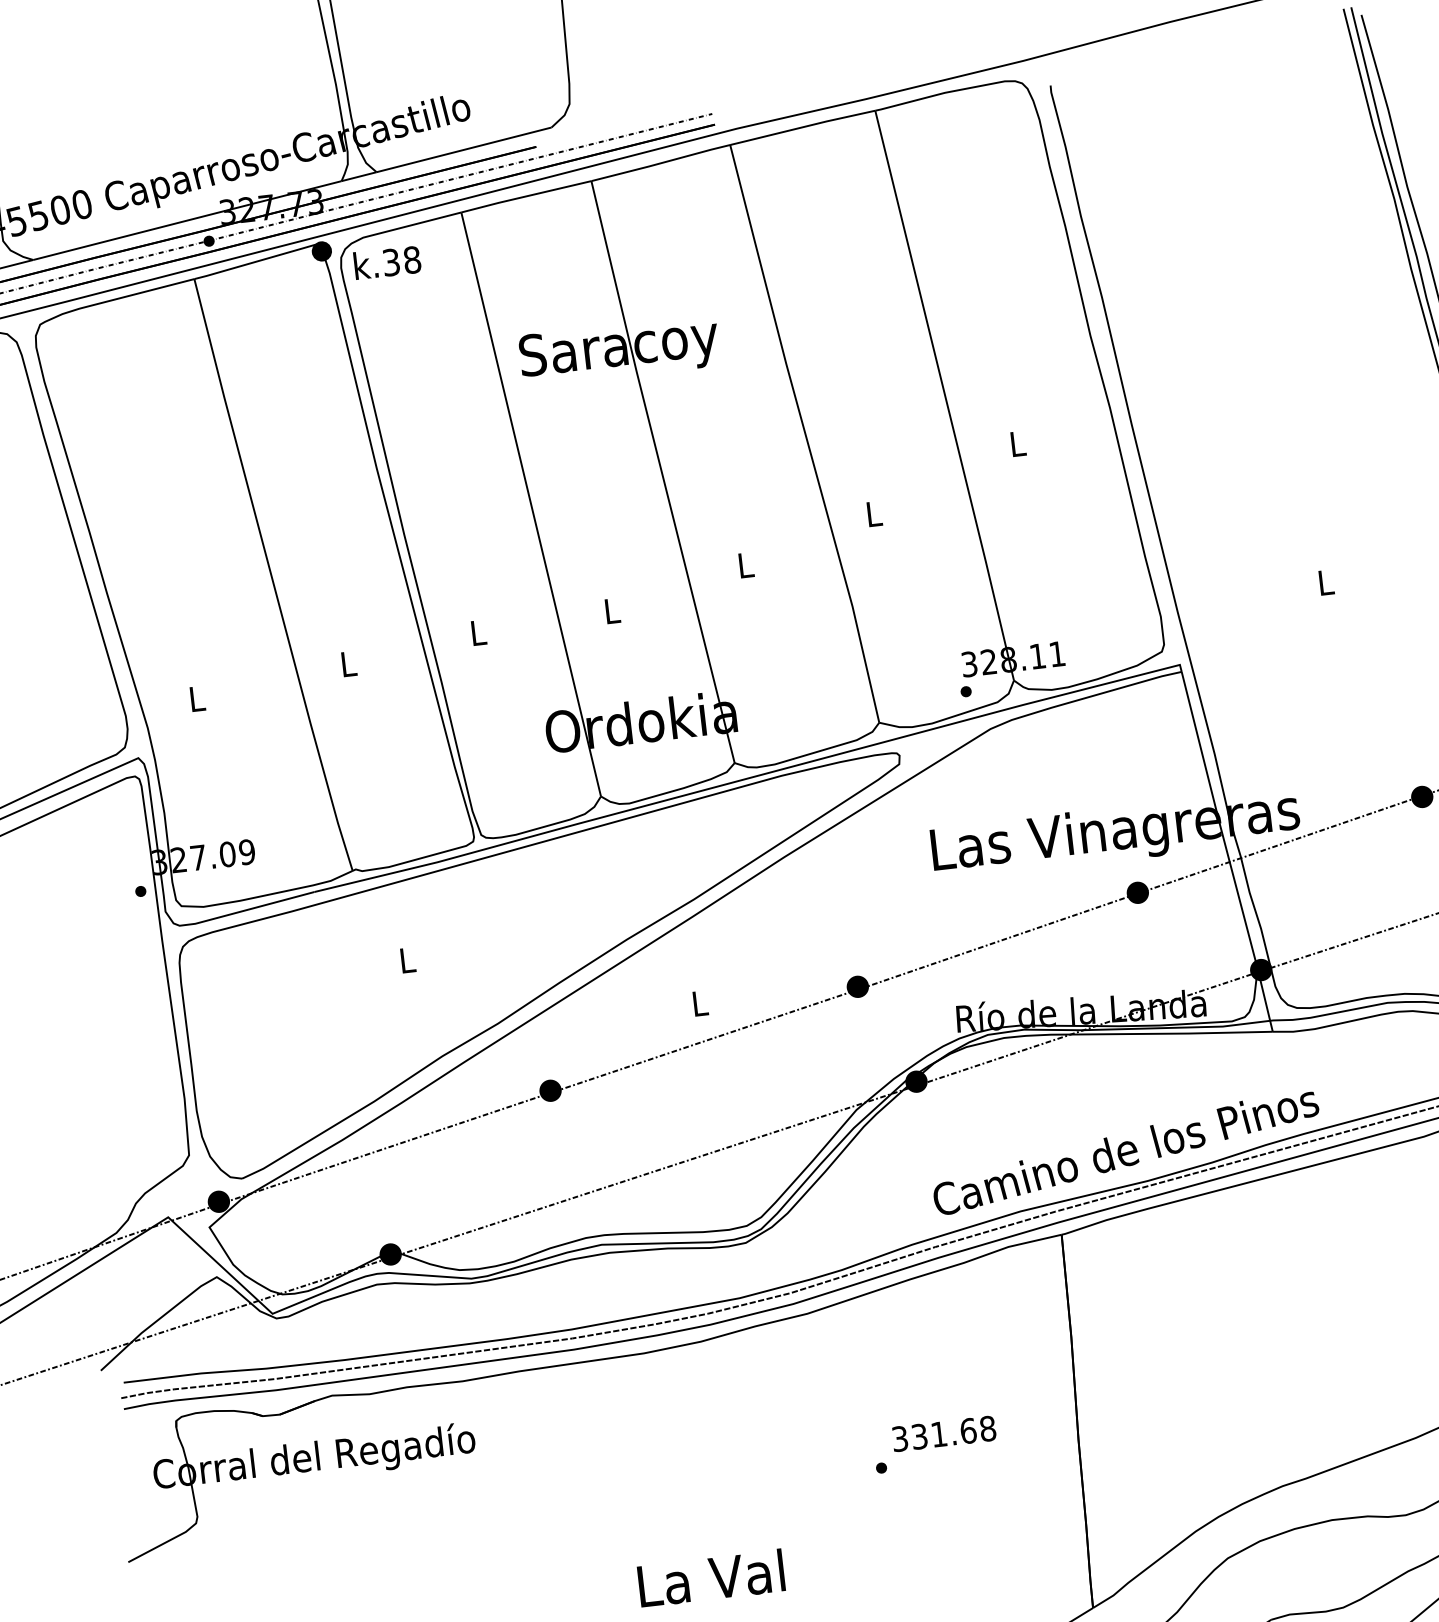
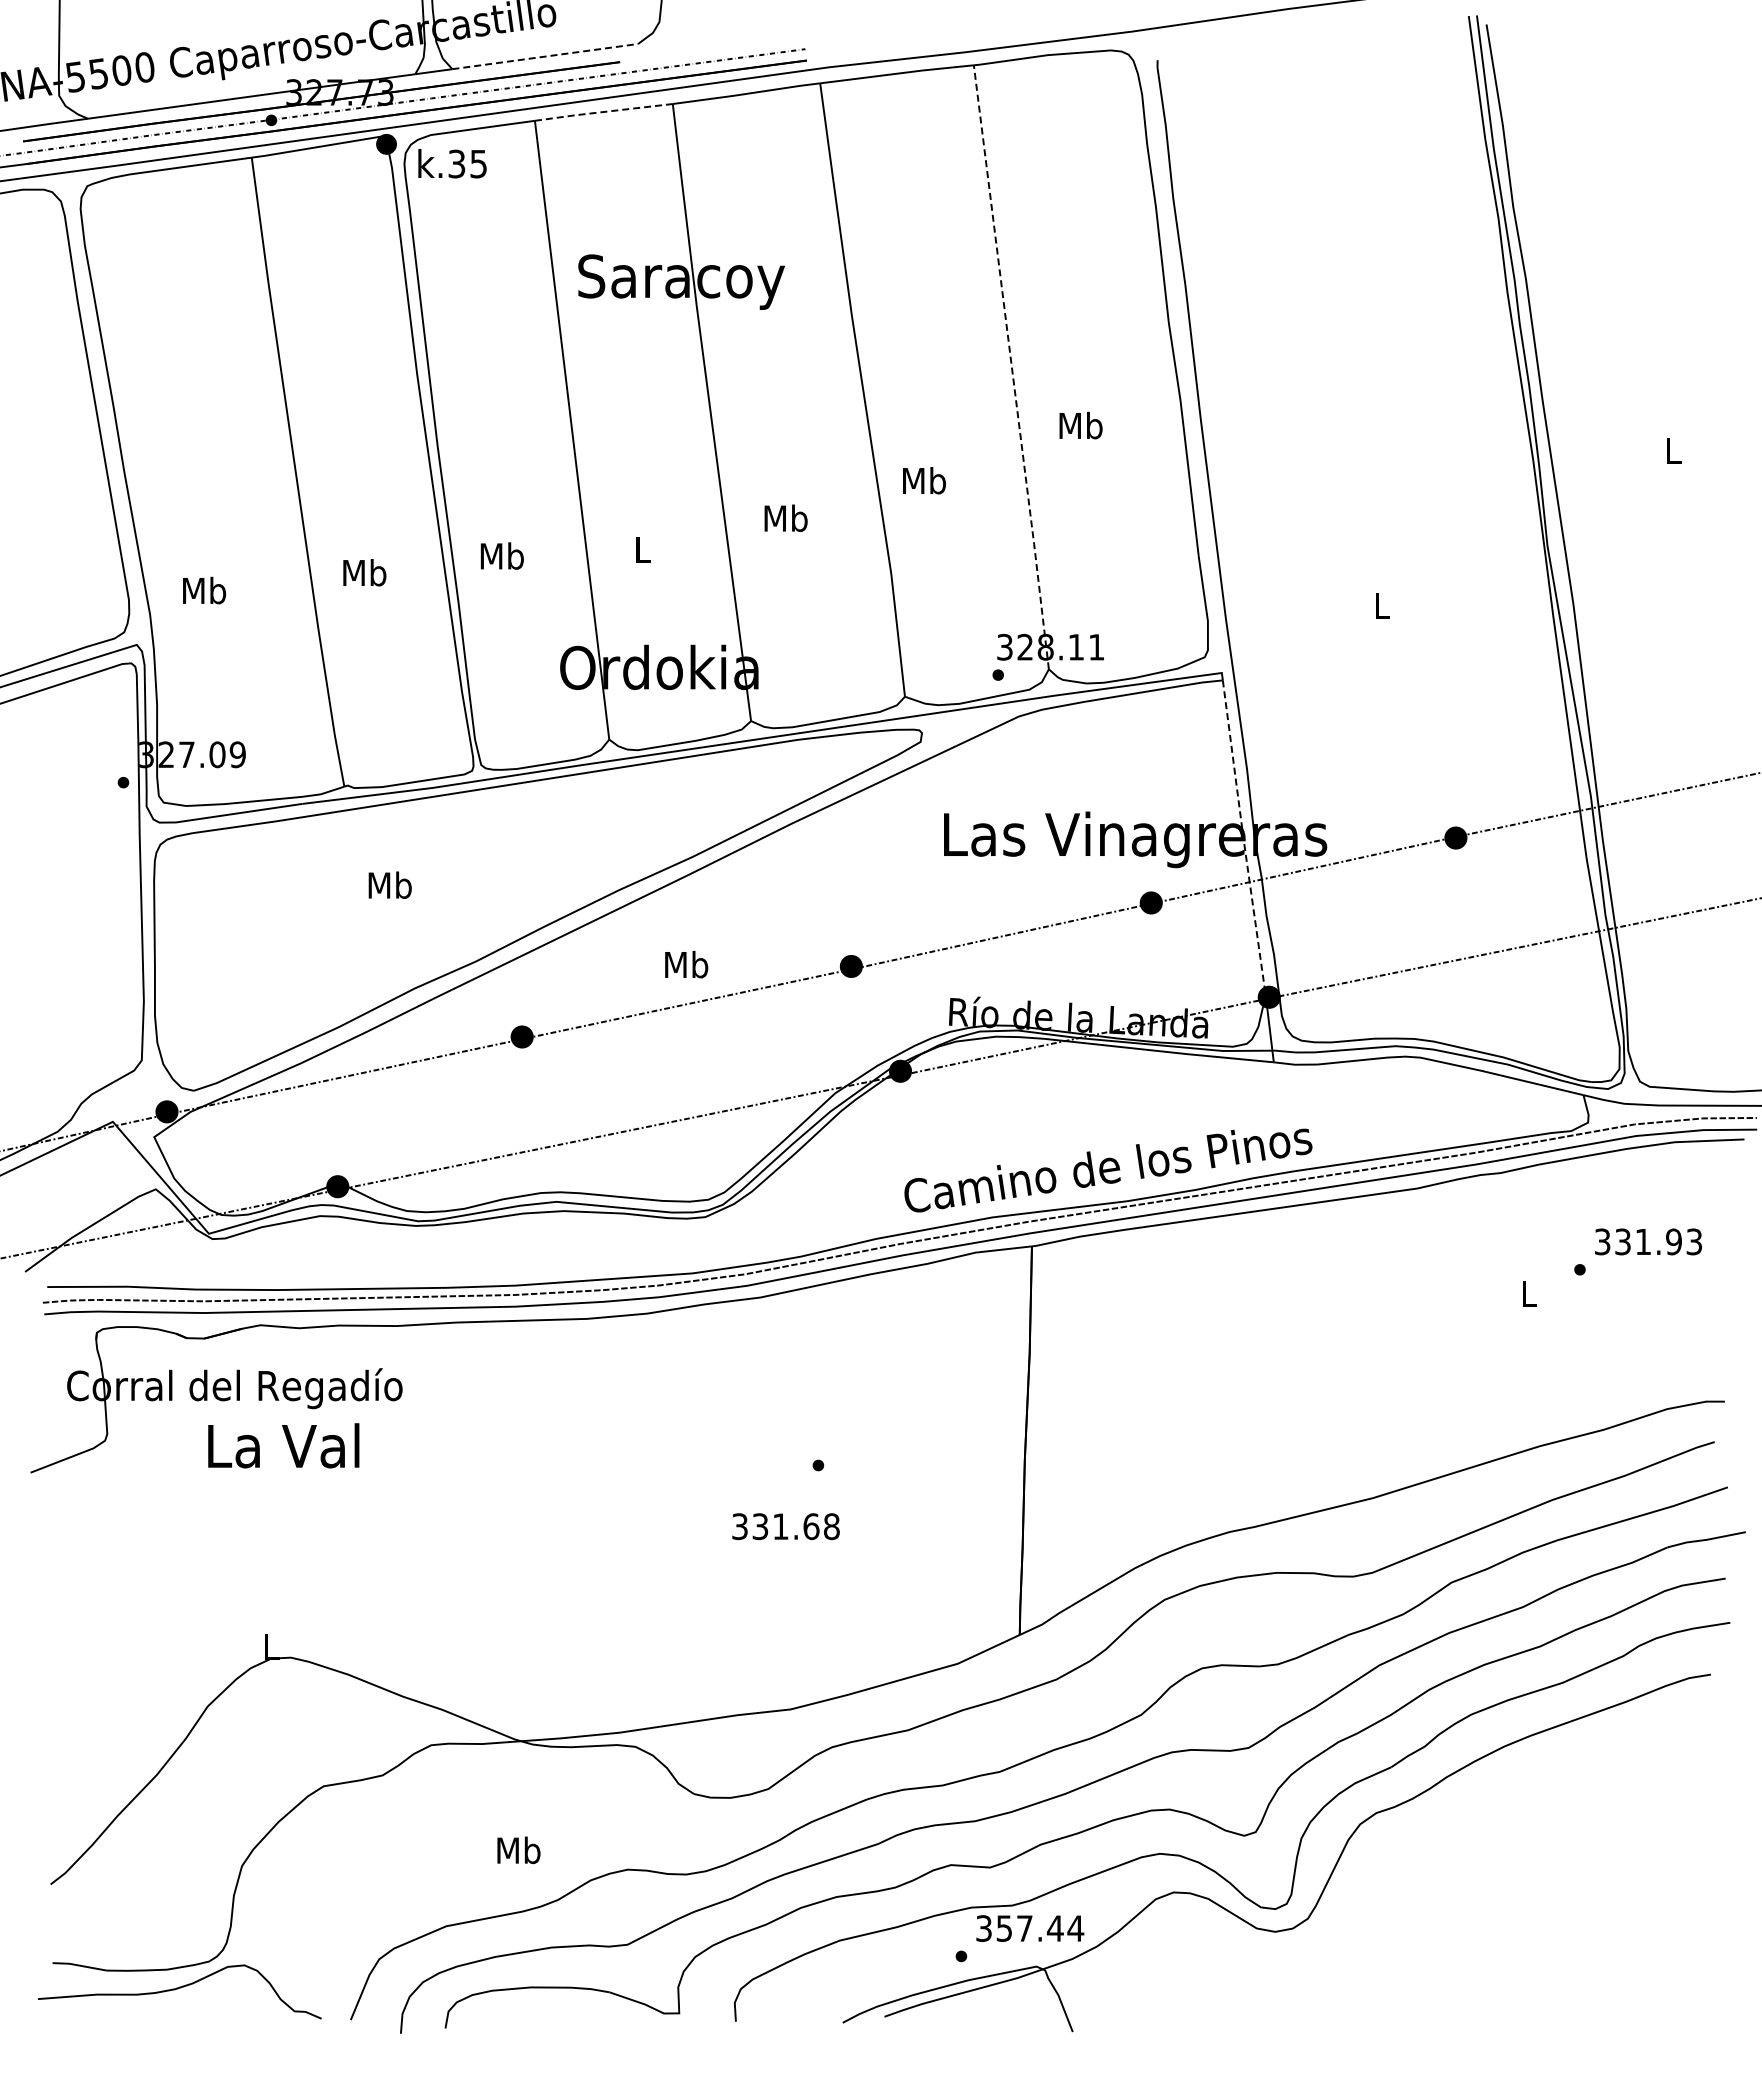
line: (464, 149) -> (545, 56), solid -> dashed
line: (526, 196) -> (603, 112), solid -> dashed
text: (412, 259) -> (478, 163), k.38 -> k.35
line: (944, 395) -> (1011, 367), solid -> dashed
text: (1017, 443) -> (1080, 425), L -> Mb
text: (874, 513) -> (924, 480), L -> Mb
text: (745, 564) -> (785, 517), L -> Mb
text: (477, 632) -> (501, 555), L -> Mb
text: (348, 663) -> (364, 572), L -> Mb
text: (197, 698) -> (204, 590), L -> Mb
line: (1218, 820) -> (1243, 838), solid -> dashed
text: (406, 959) -> (389, 884), L -> Mb
text: (699, 1003) -> (686, 964), L -> Mb
text: (943, 1433) -> (785, 1526), moved
text: (711, 1578) -> (283, 1445), moved

